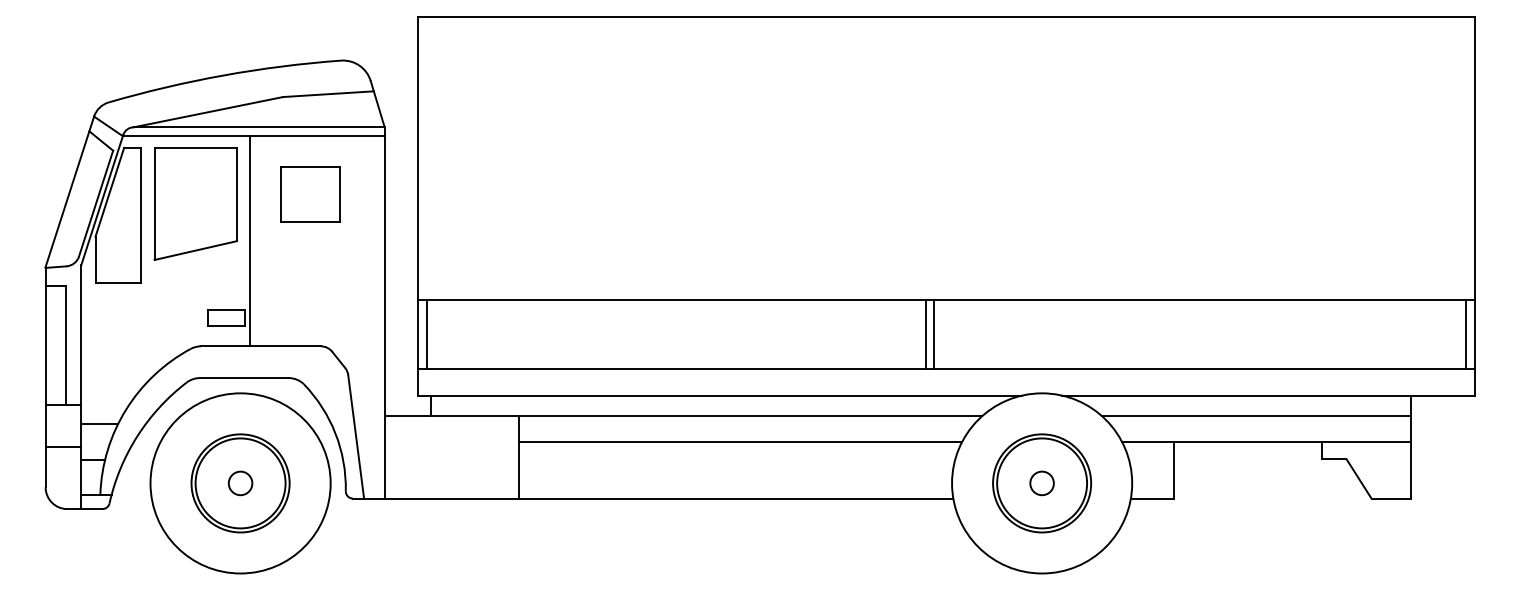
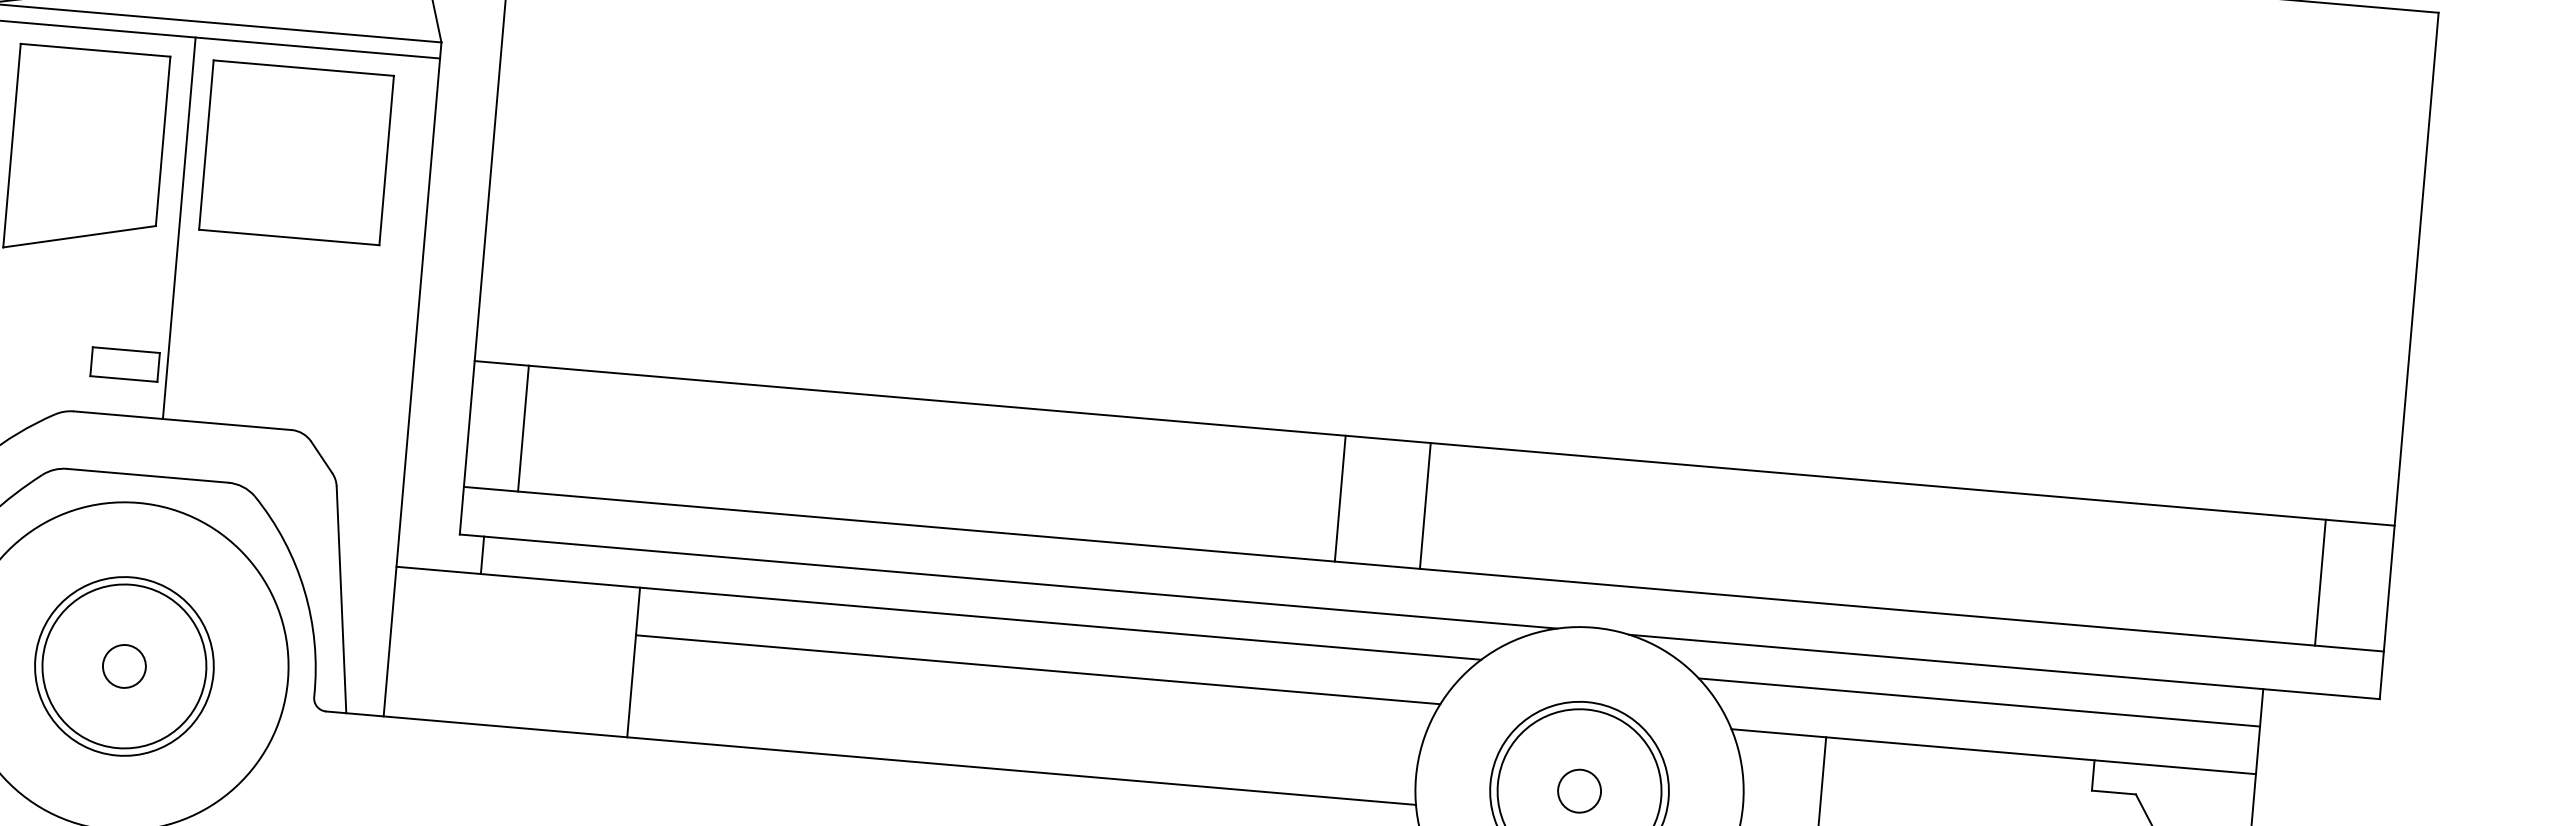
part: (310, 194) -> (296, 152), size x1.67
line: (426, 334) -> (523, 428), moved
line: (926, 334) -> (1425, 505), moved
line: (933, 334) -> (1340, 498), moved
line: (1466, 334) -> (2320, 582), moved

